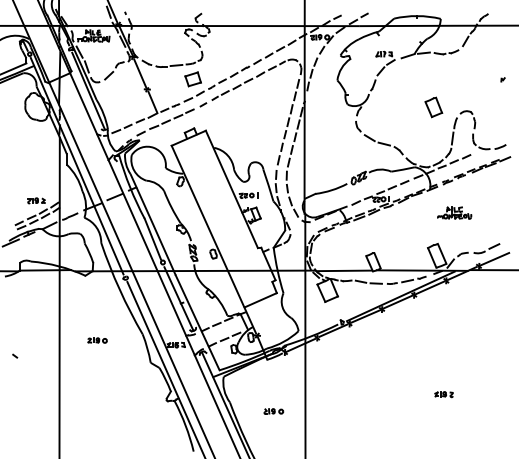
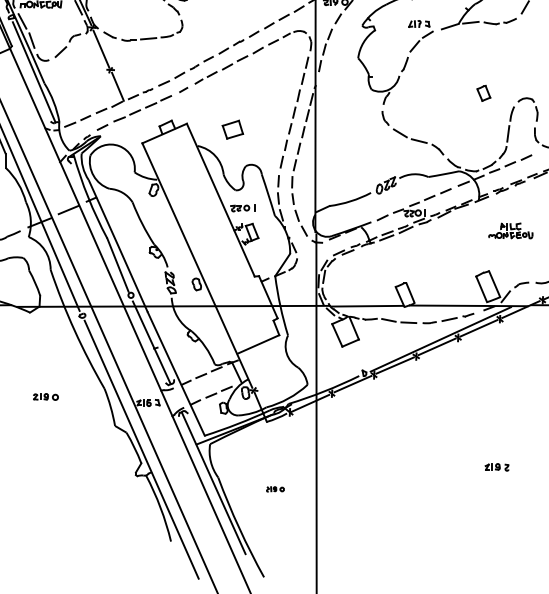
part: (192, 79) -> (231, 129), moved
part: (433, 107) -> (483, 93), size x0.6
part: (273, 411) -> (274, 489), size x0.7

